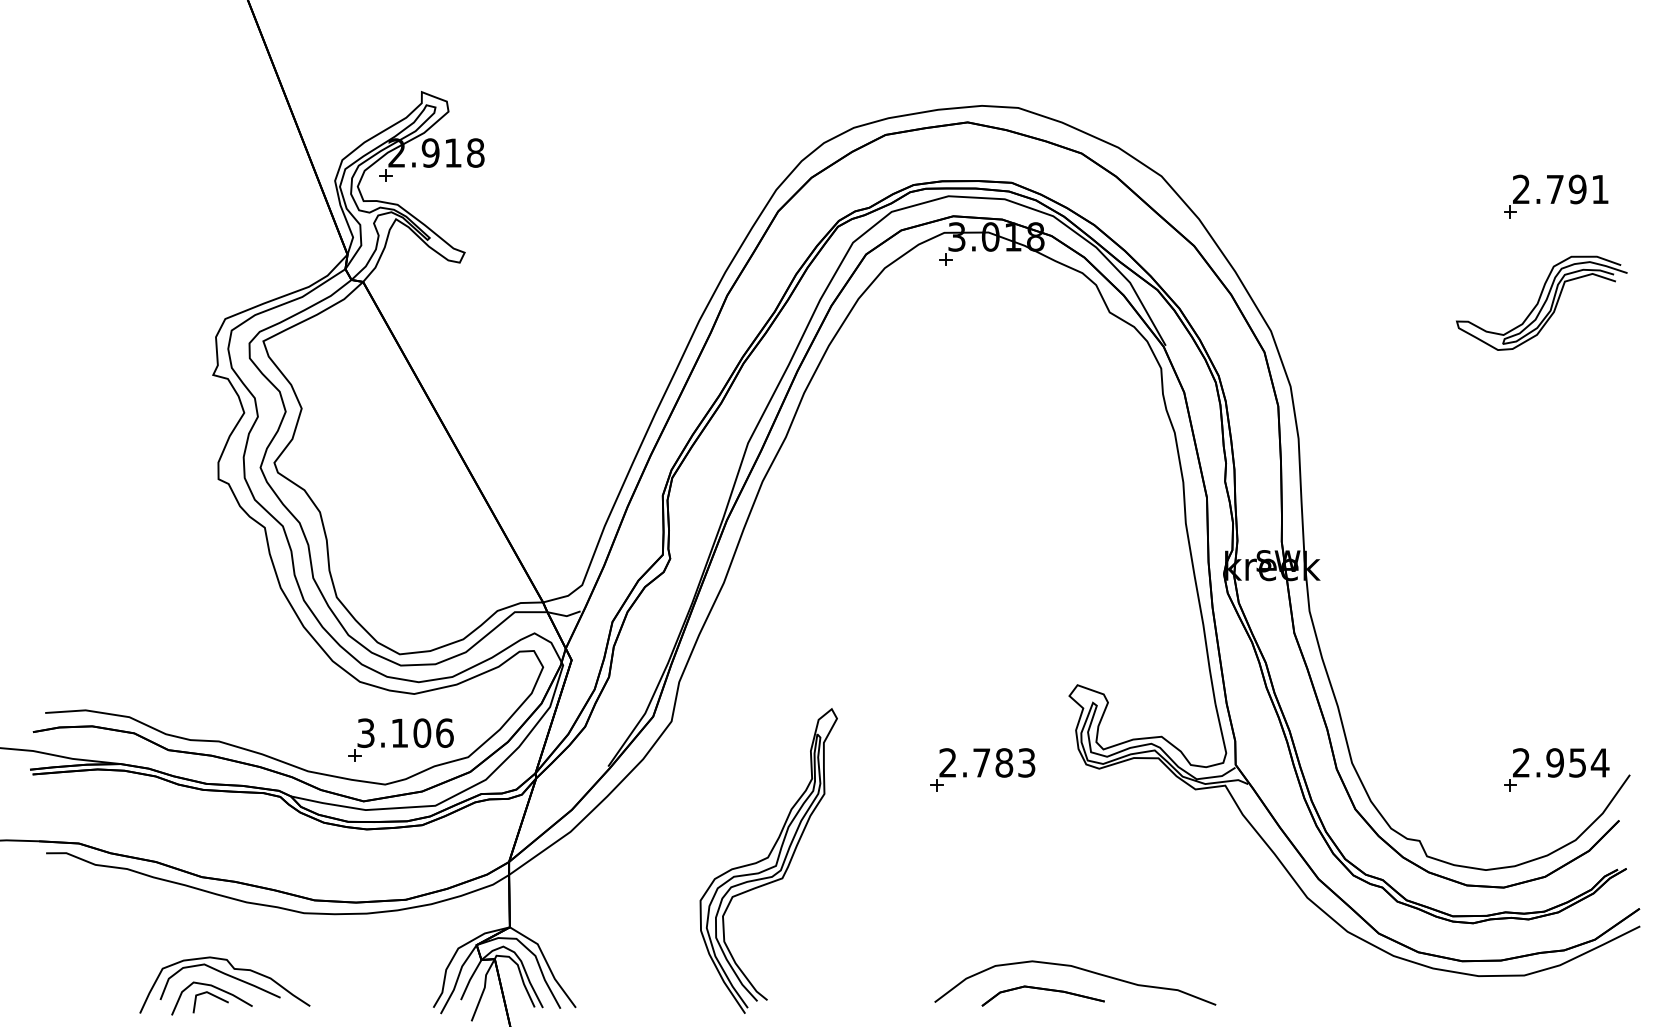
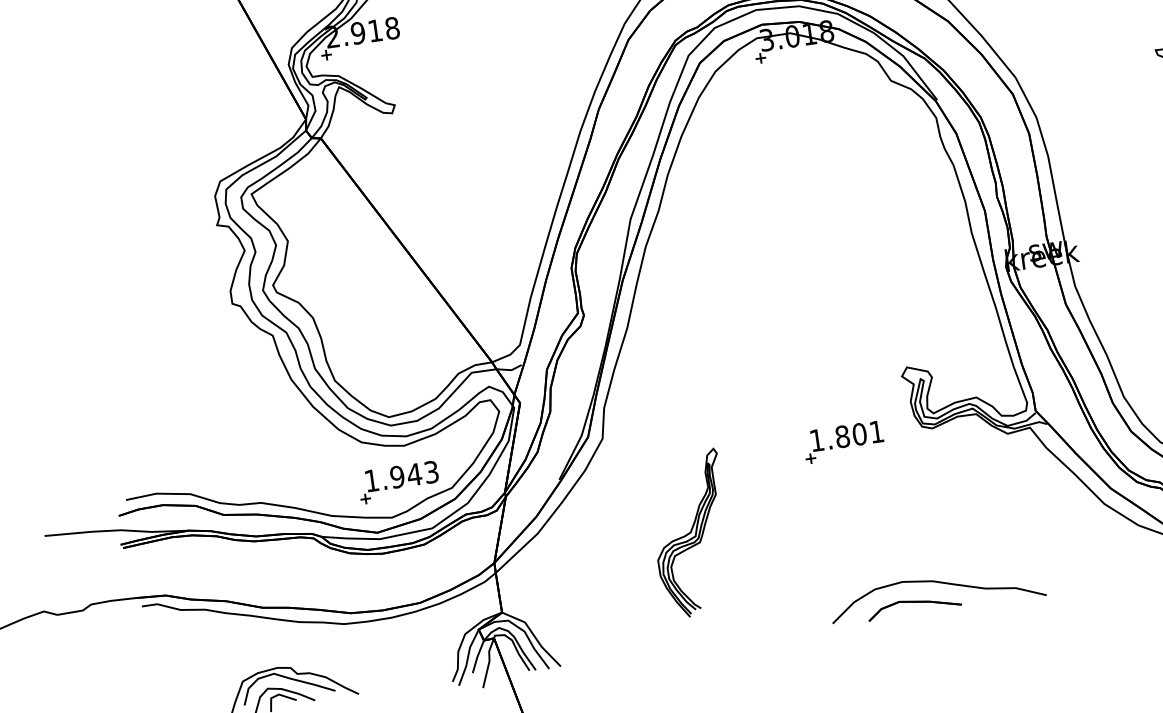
text: (405, 733) -> (401, 476), 3.106 -> 1.943
text: (987, 762) -> (846, 435), 2.783 -> 1.801
part: (768, 860) -> (691, 533), size x0.7

